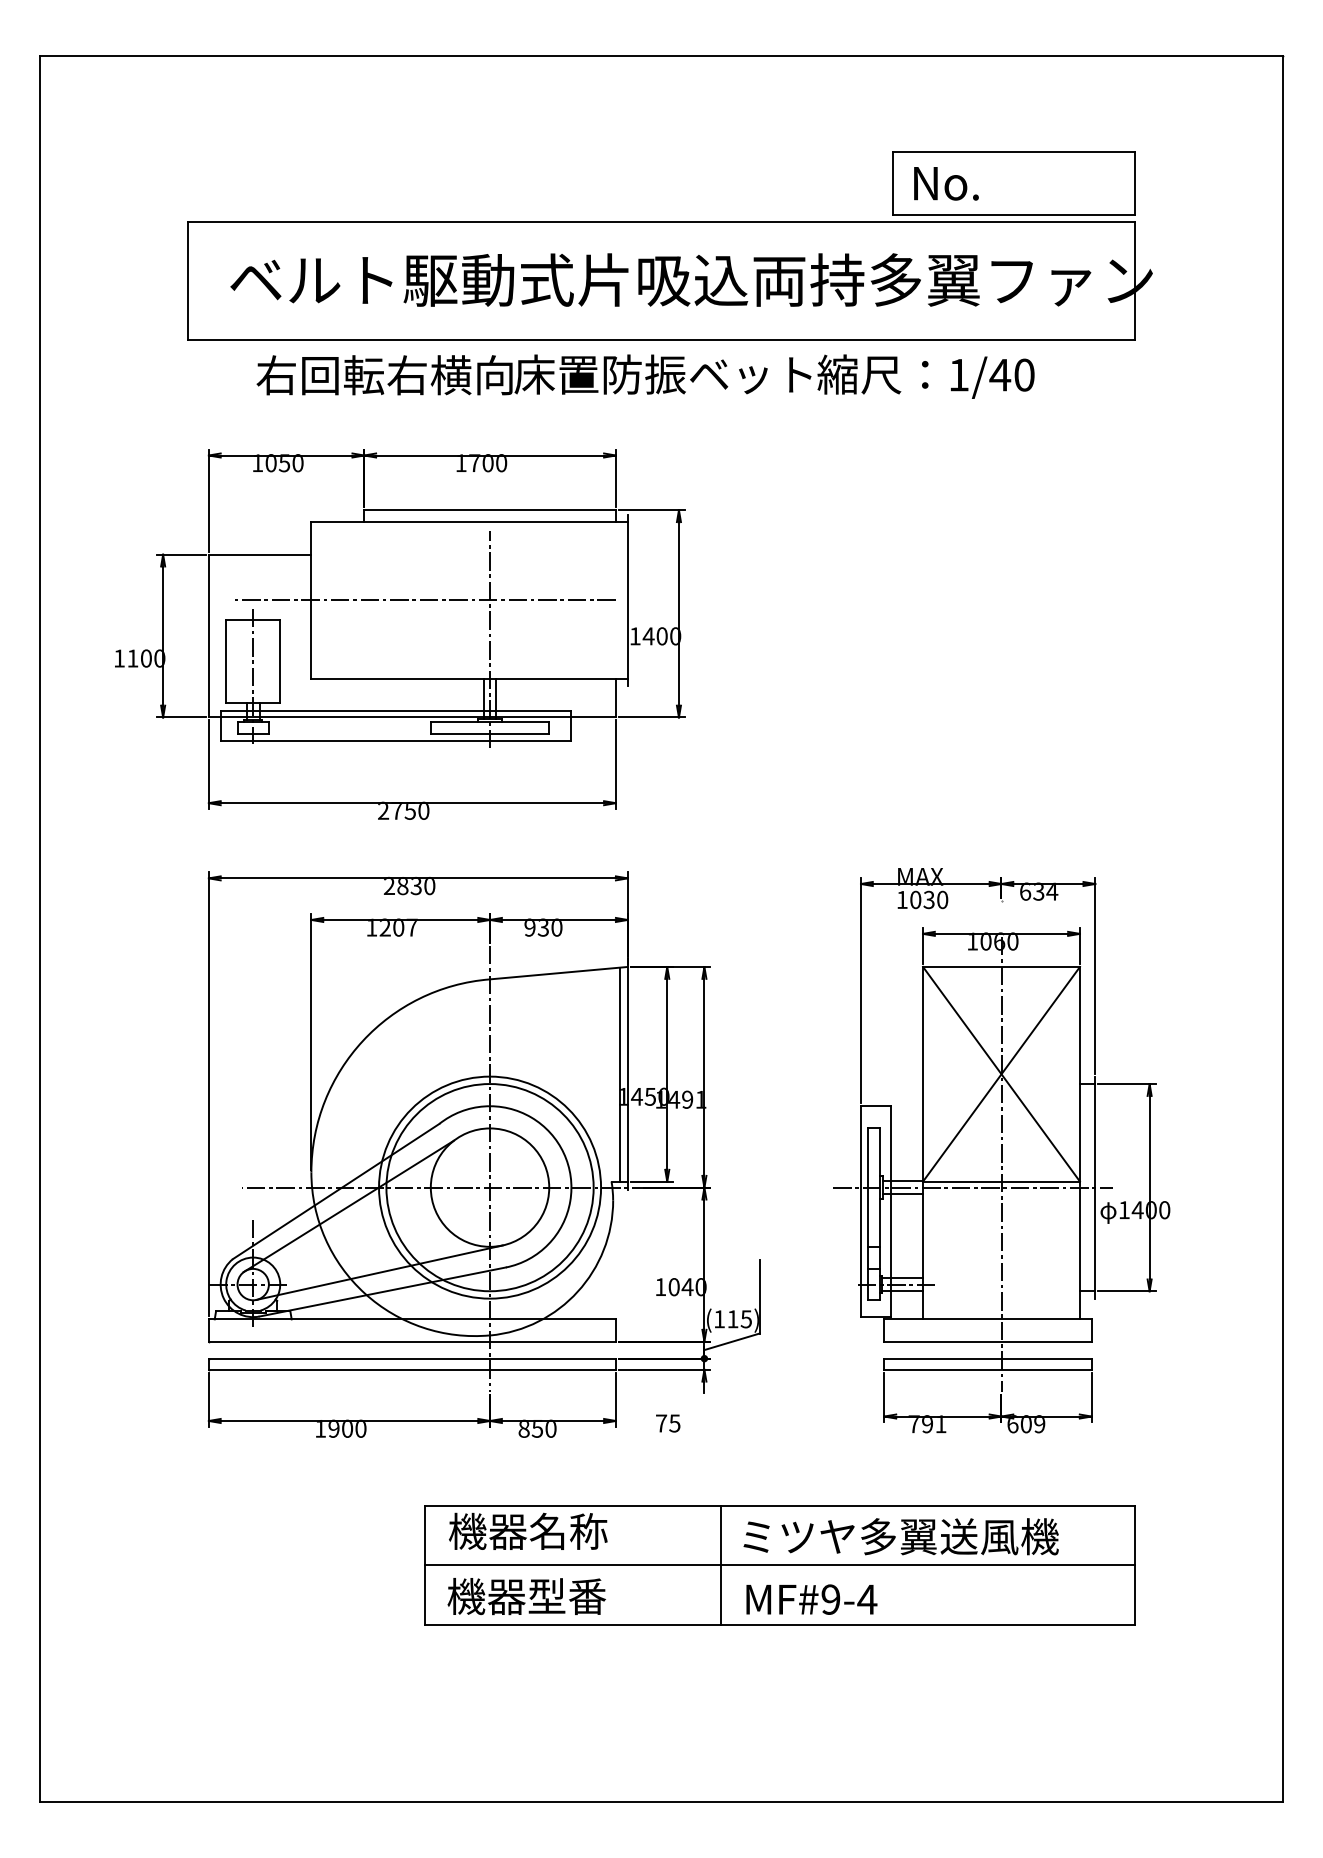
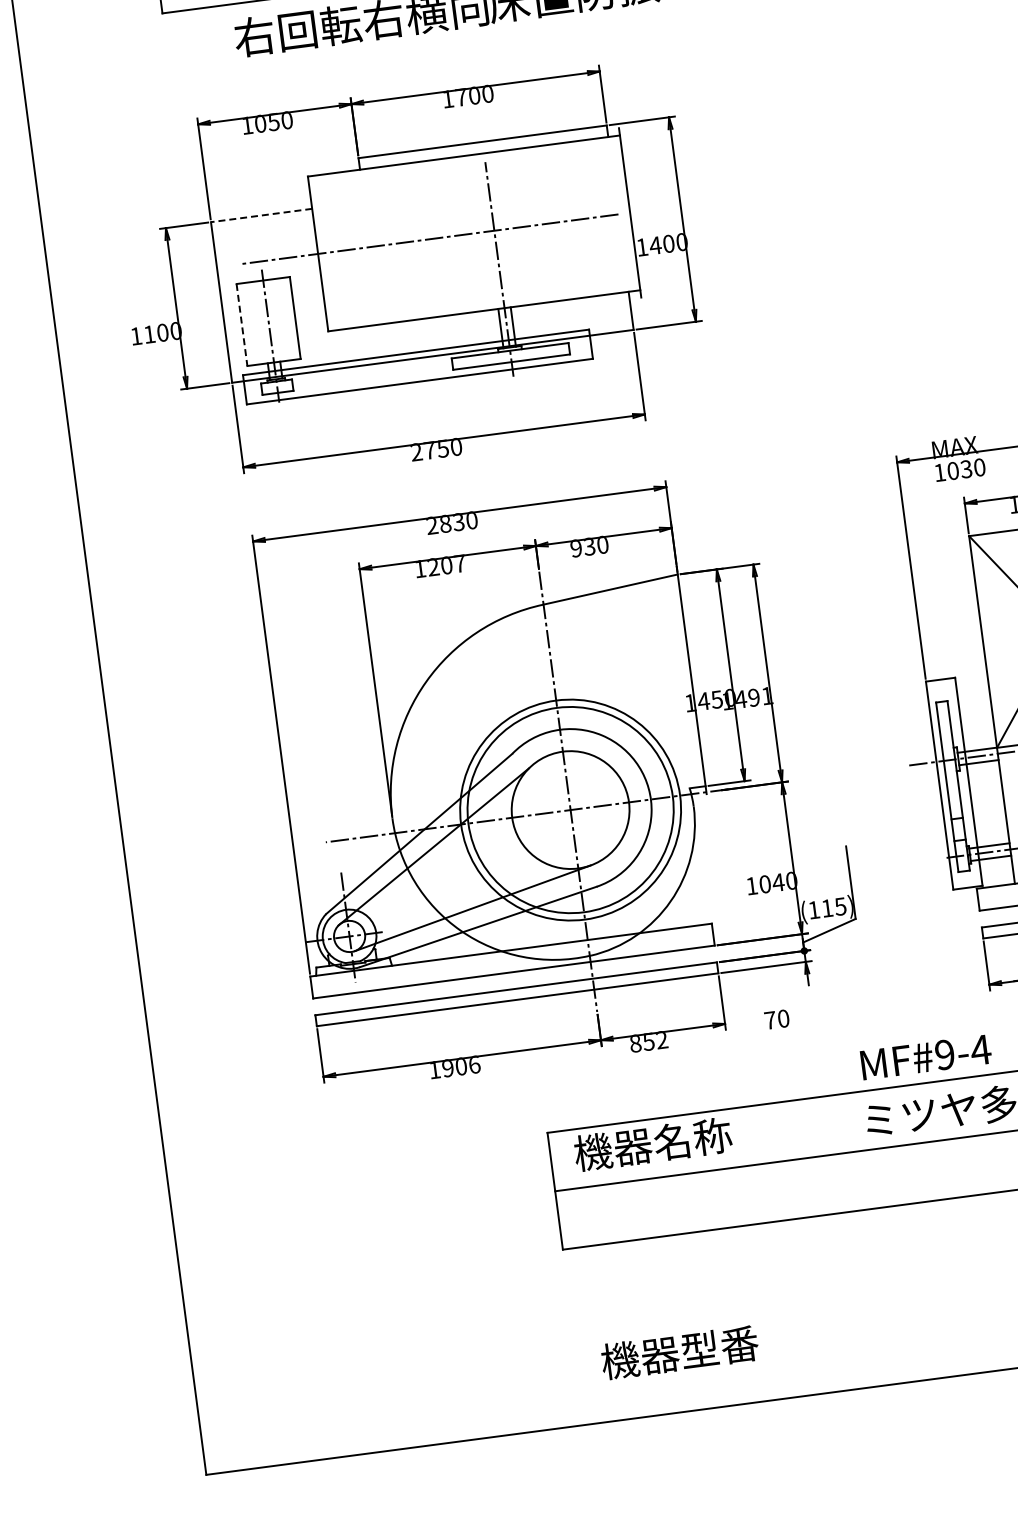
line: (259, 554) -> (260, 215), solid -> dashed
line: (226, 661) -> (242, 325), solid -> dashed
line: (620, 1074) -> (684, 681), removed
text: (674, 1423) -> (783, 1018), 75 -> 70
text: (360, 1428) -> (474, 1064), 1900 -> 1906
text: (550, 1428) -> (661, 1039), 850 -> 852
line: (720, 1565) -> (847, 1152), removed
text: (526, 1596) -> (679, 1352), moved
text: (811, 1599) -> (925, 1057), moved

